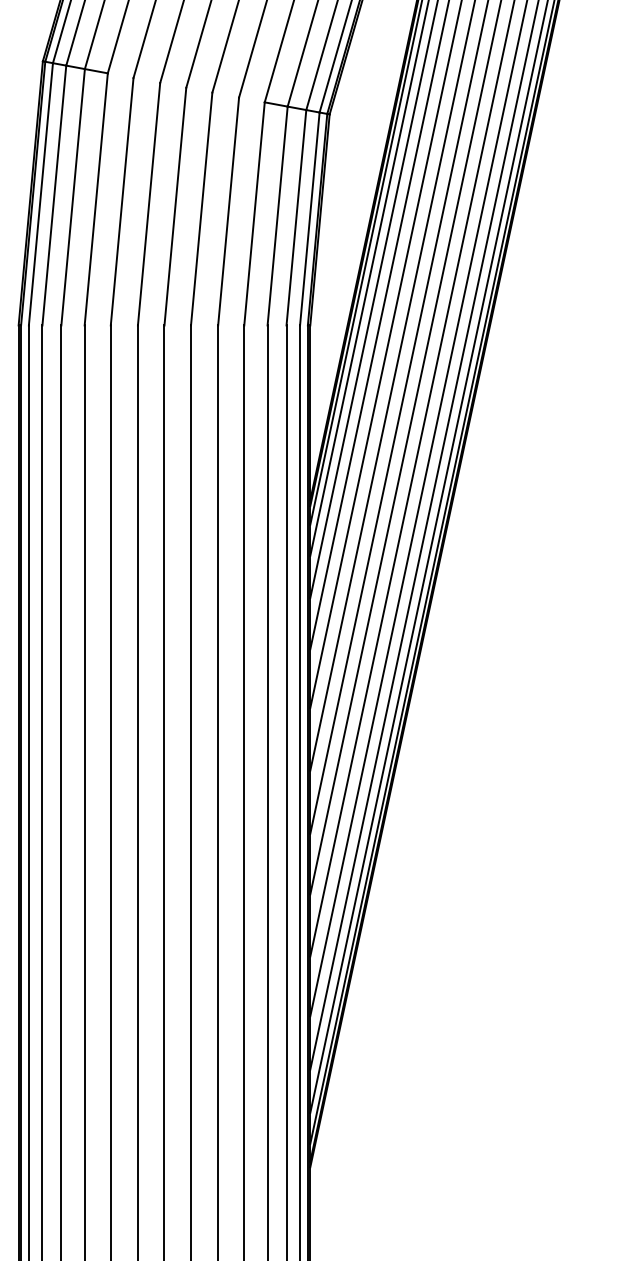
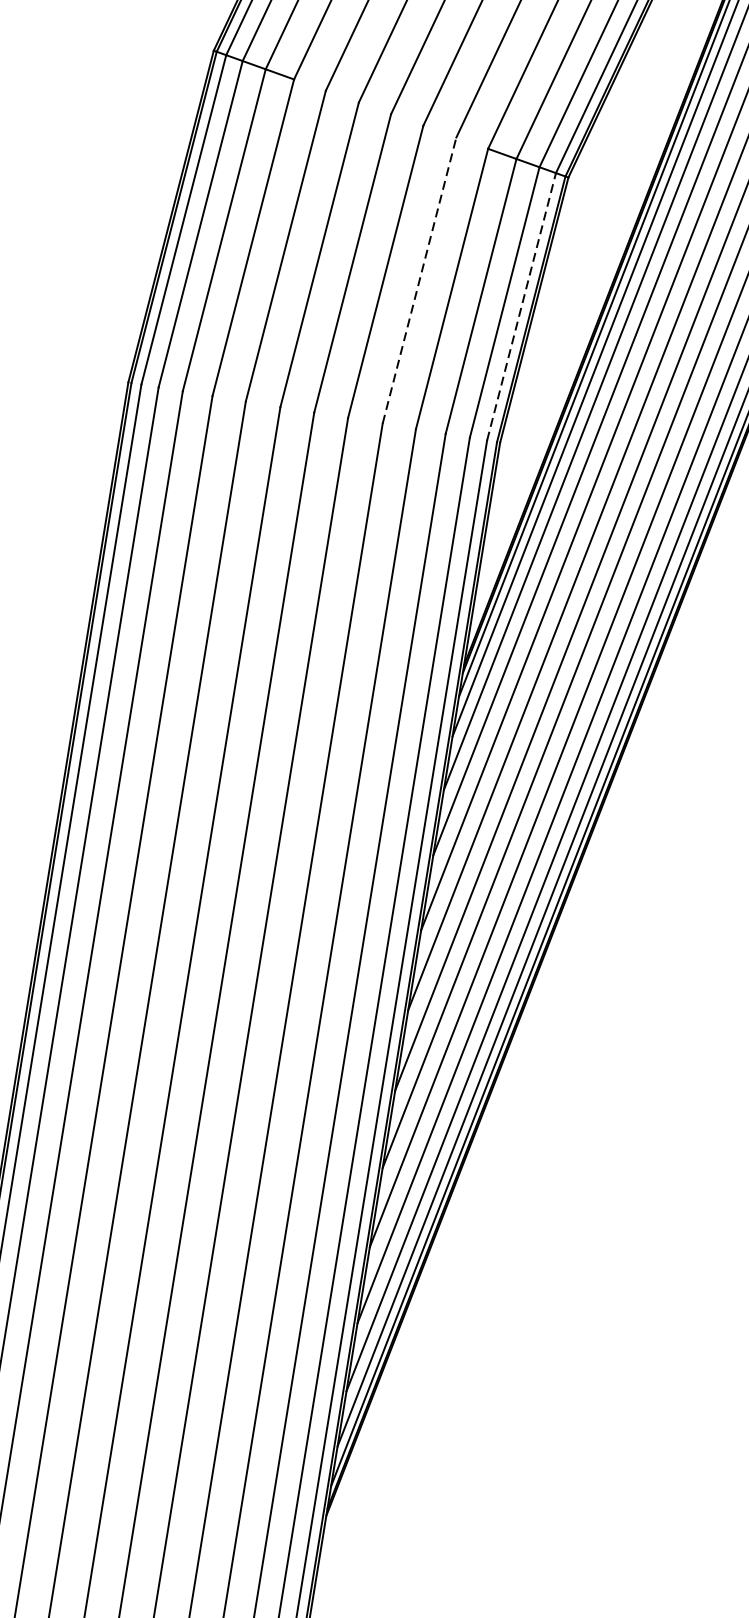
line: (228, 211) -> (419, 280), solid -> dashed
line: (309, 219) -> (521, 307), solid -> dashed

